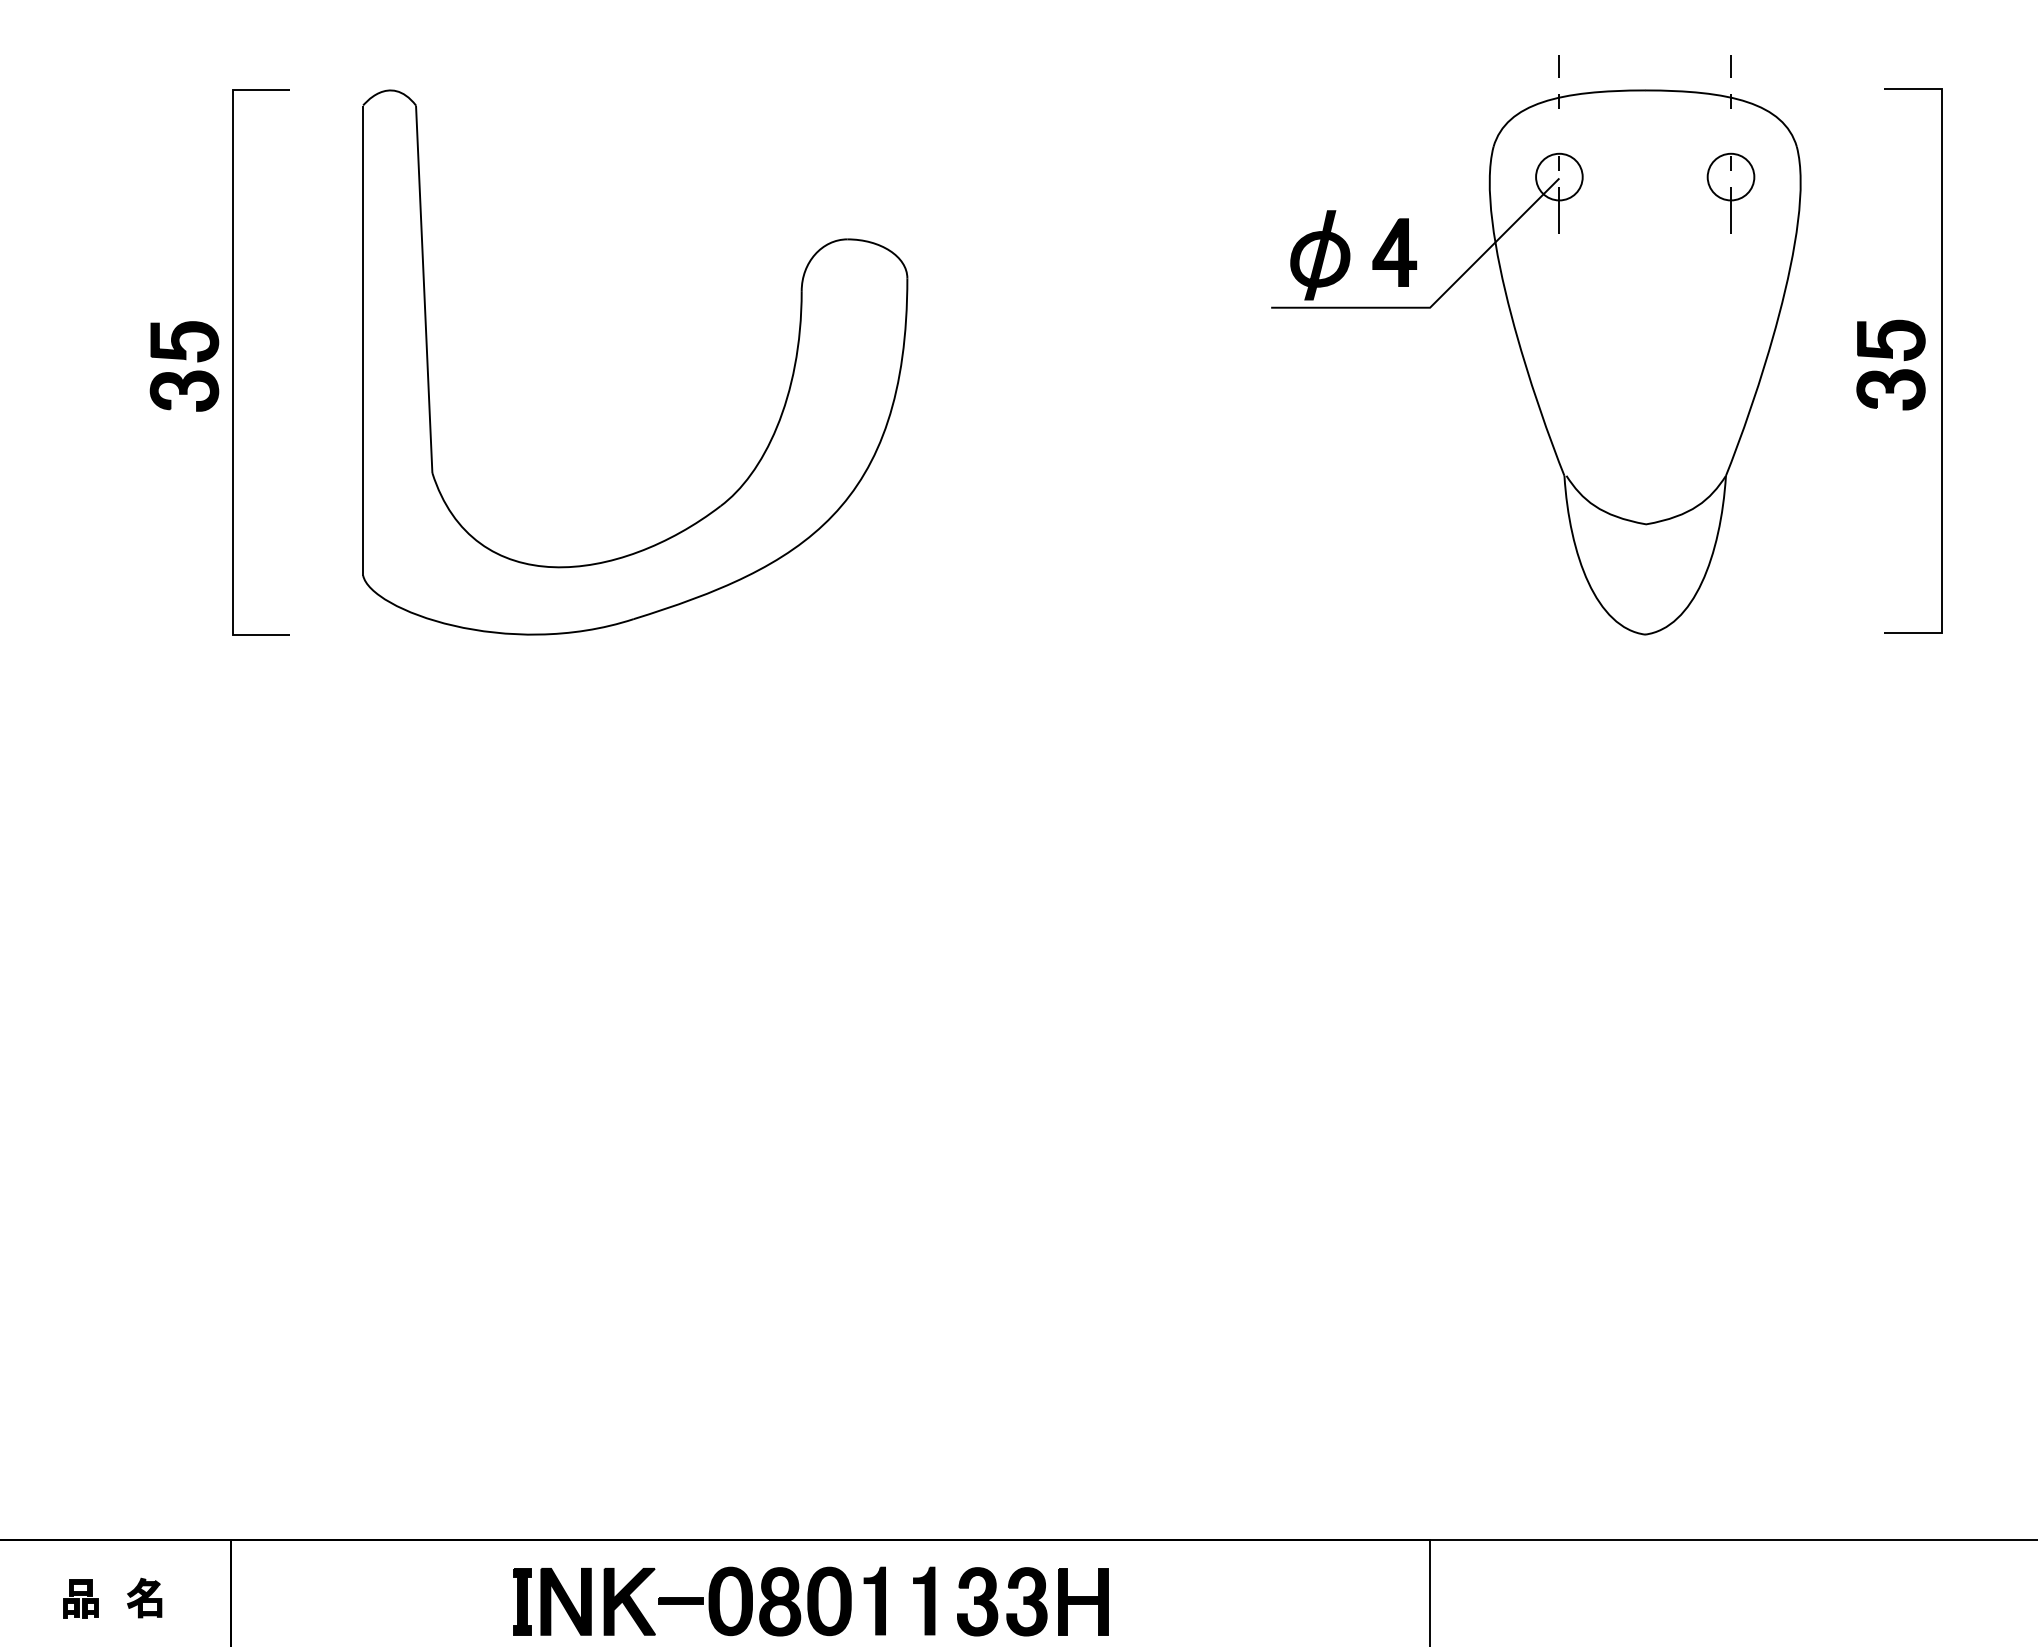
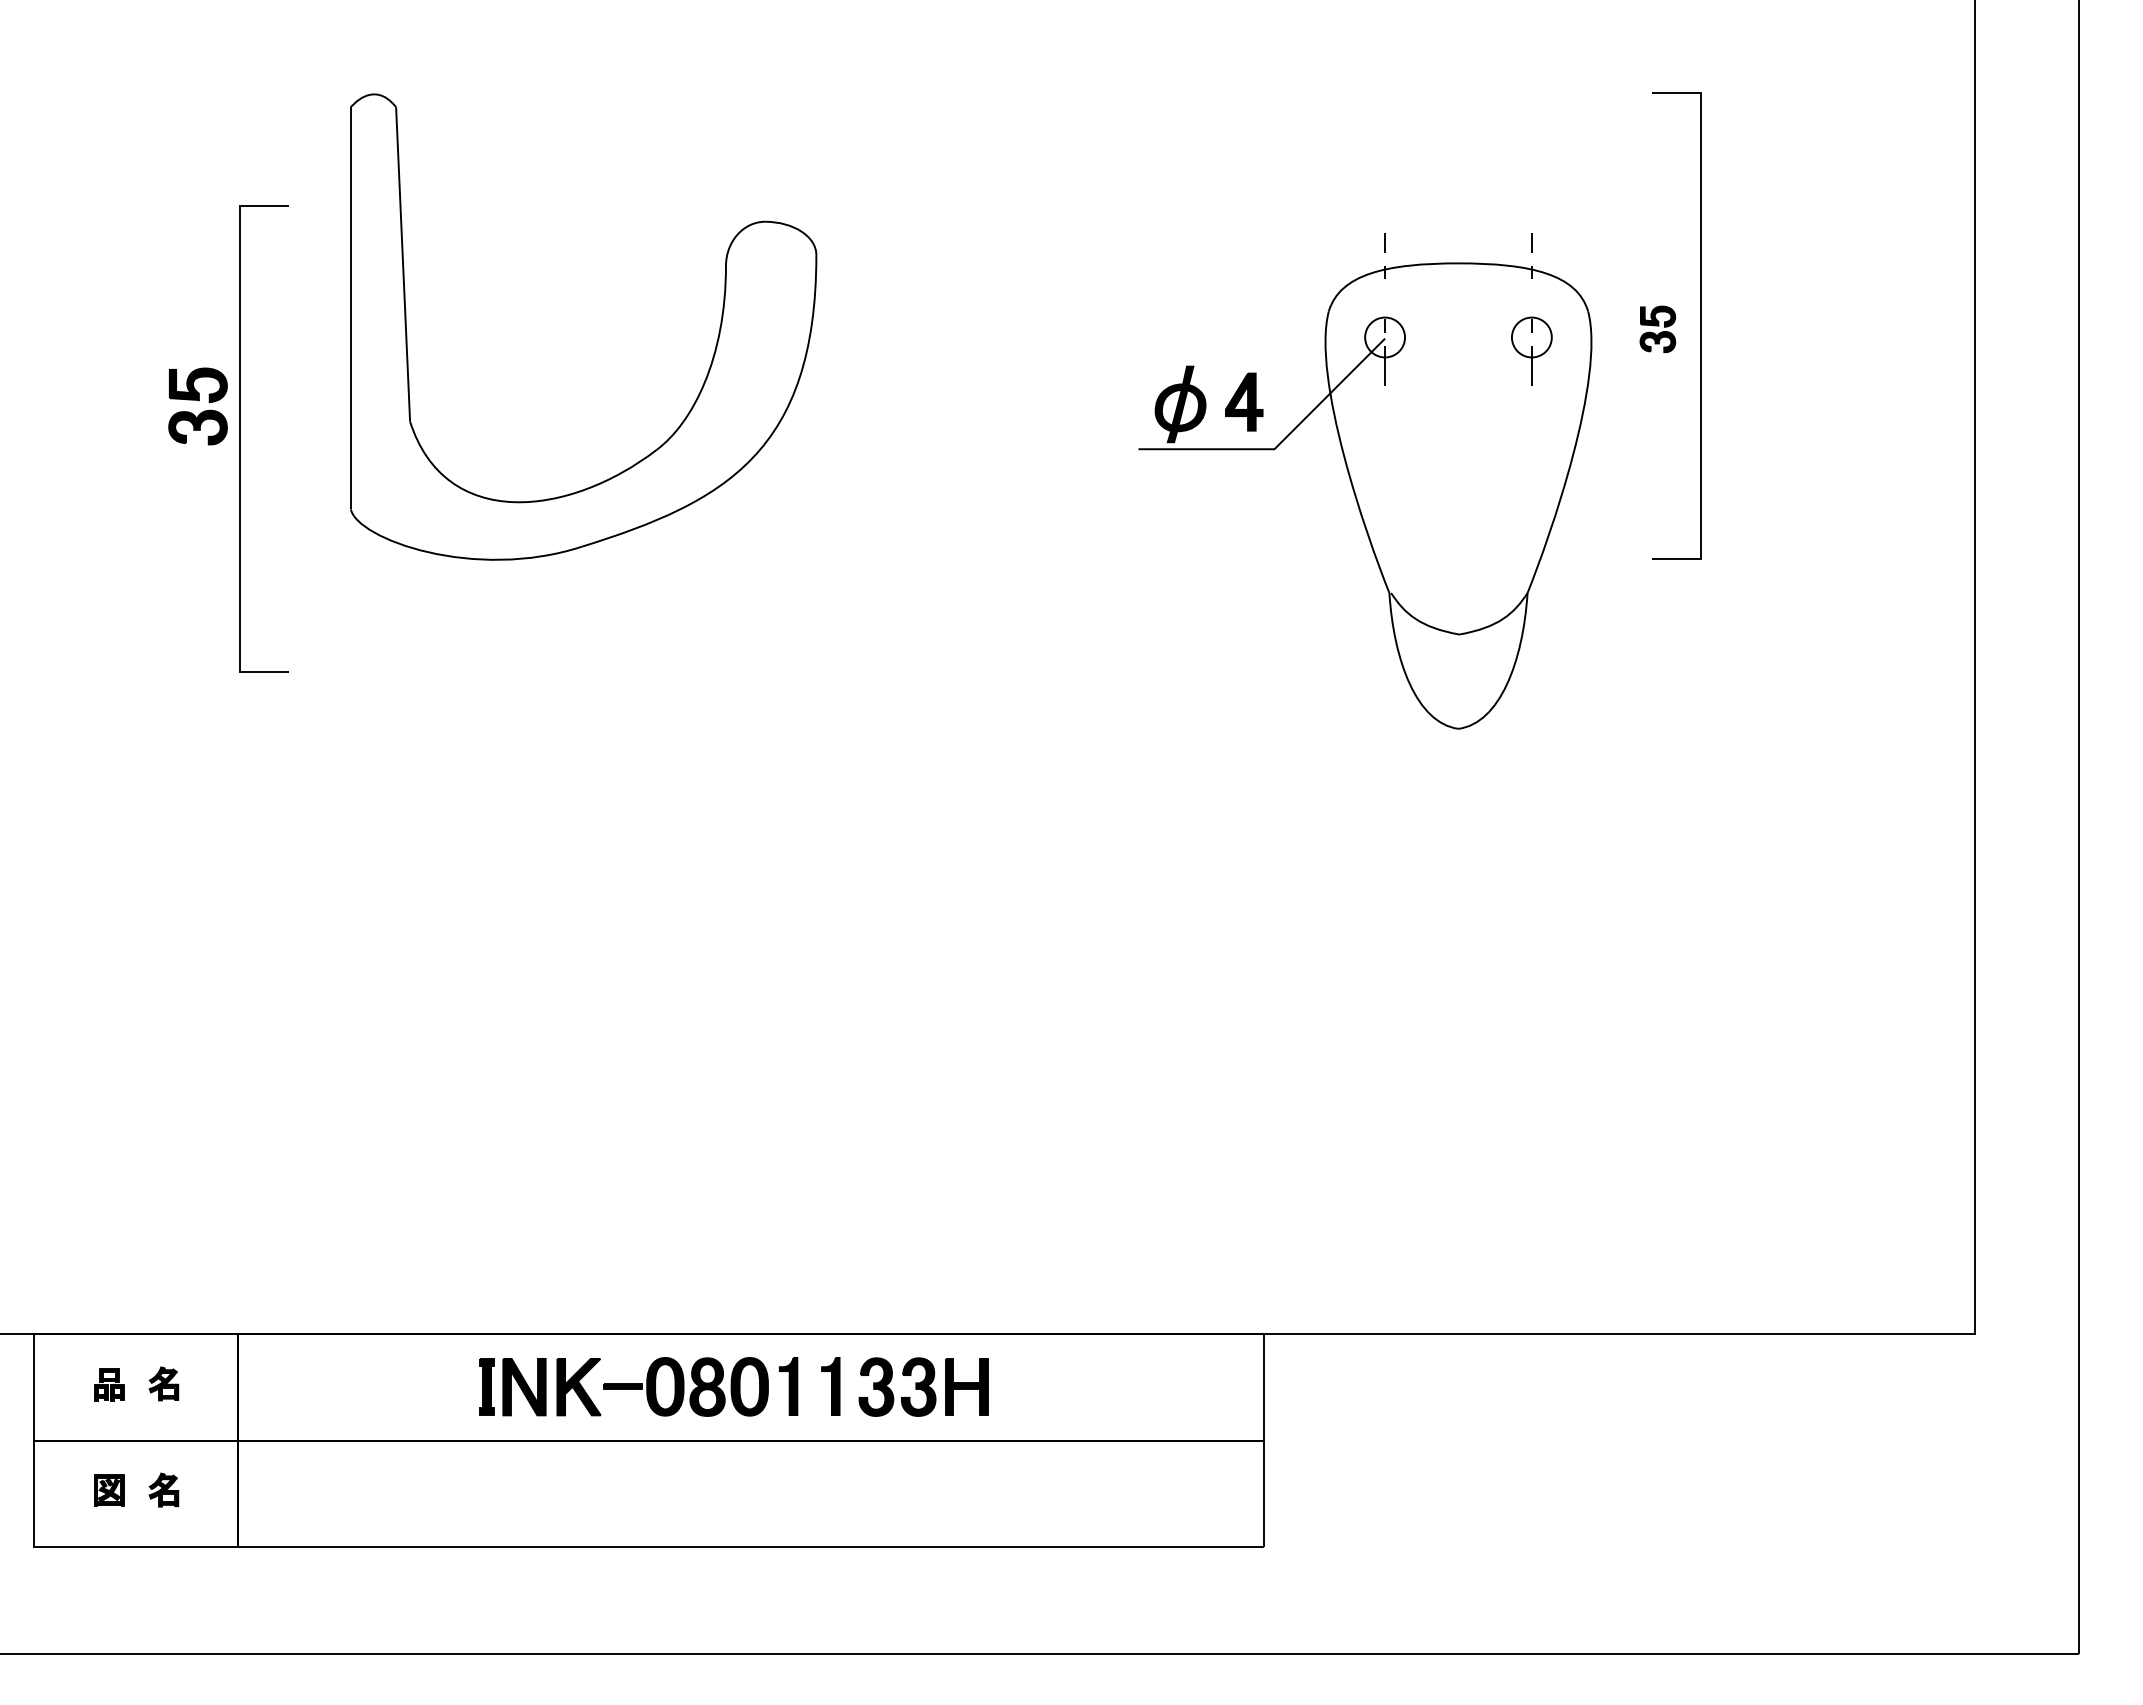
part: (1536, 345) -> (1365, 481), moved
line: (234, 361) -> (240, 438), moved
part: (1890, 365) -> (1657, 329), size x0.6
part: (183, 366) -> (197, 406), moved

